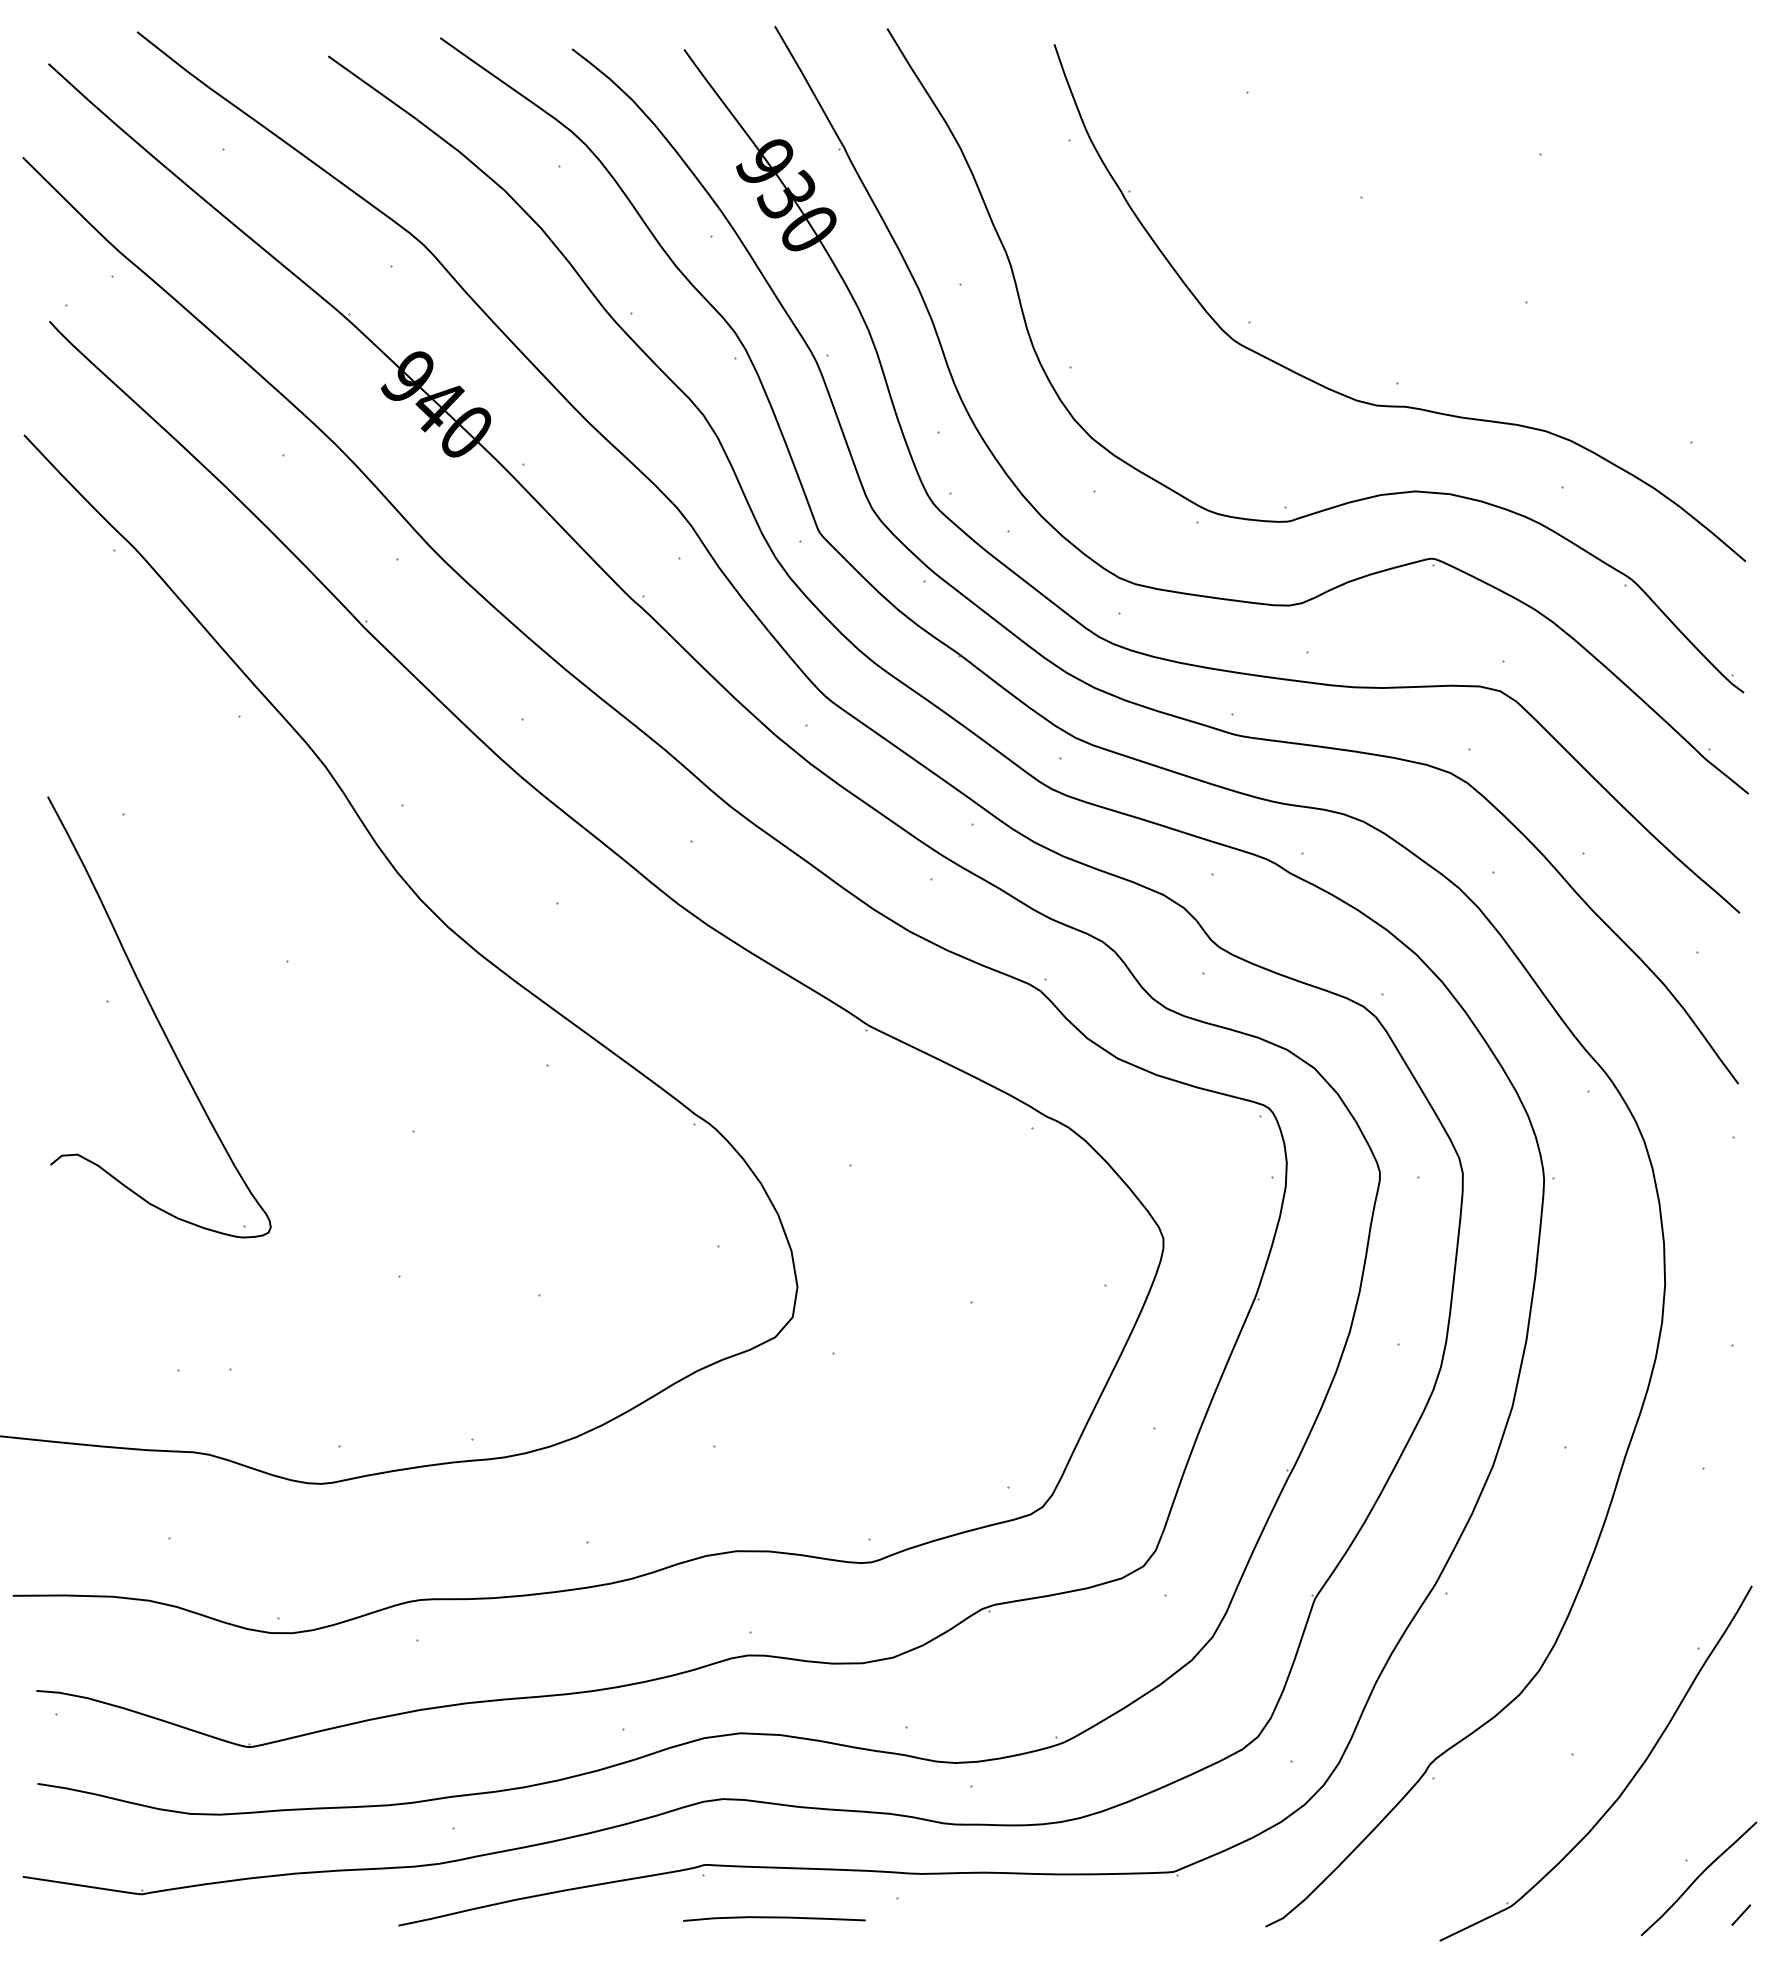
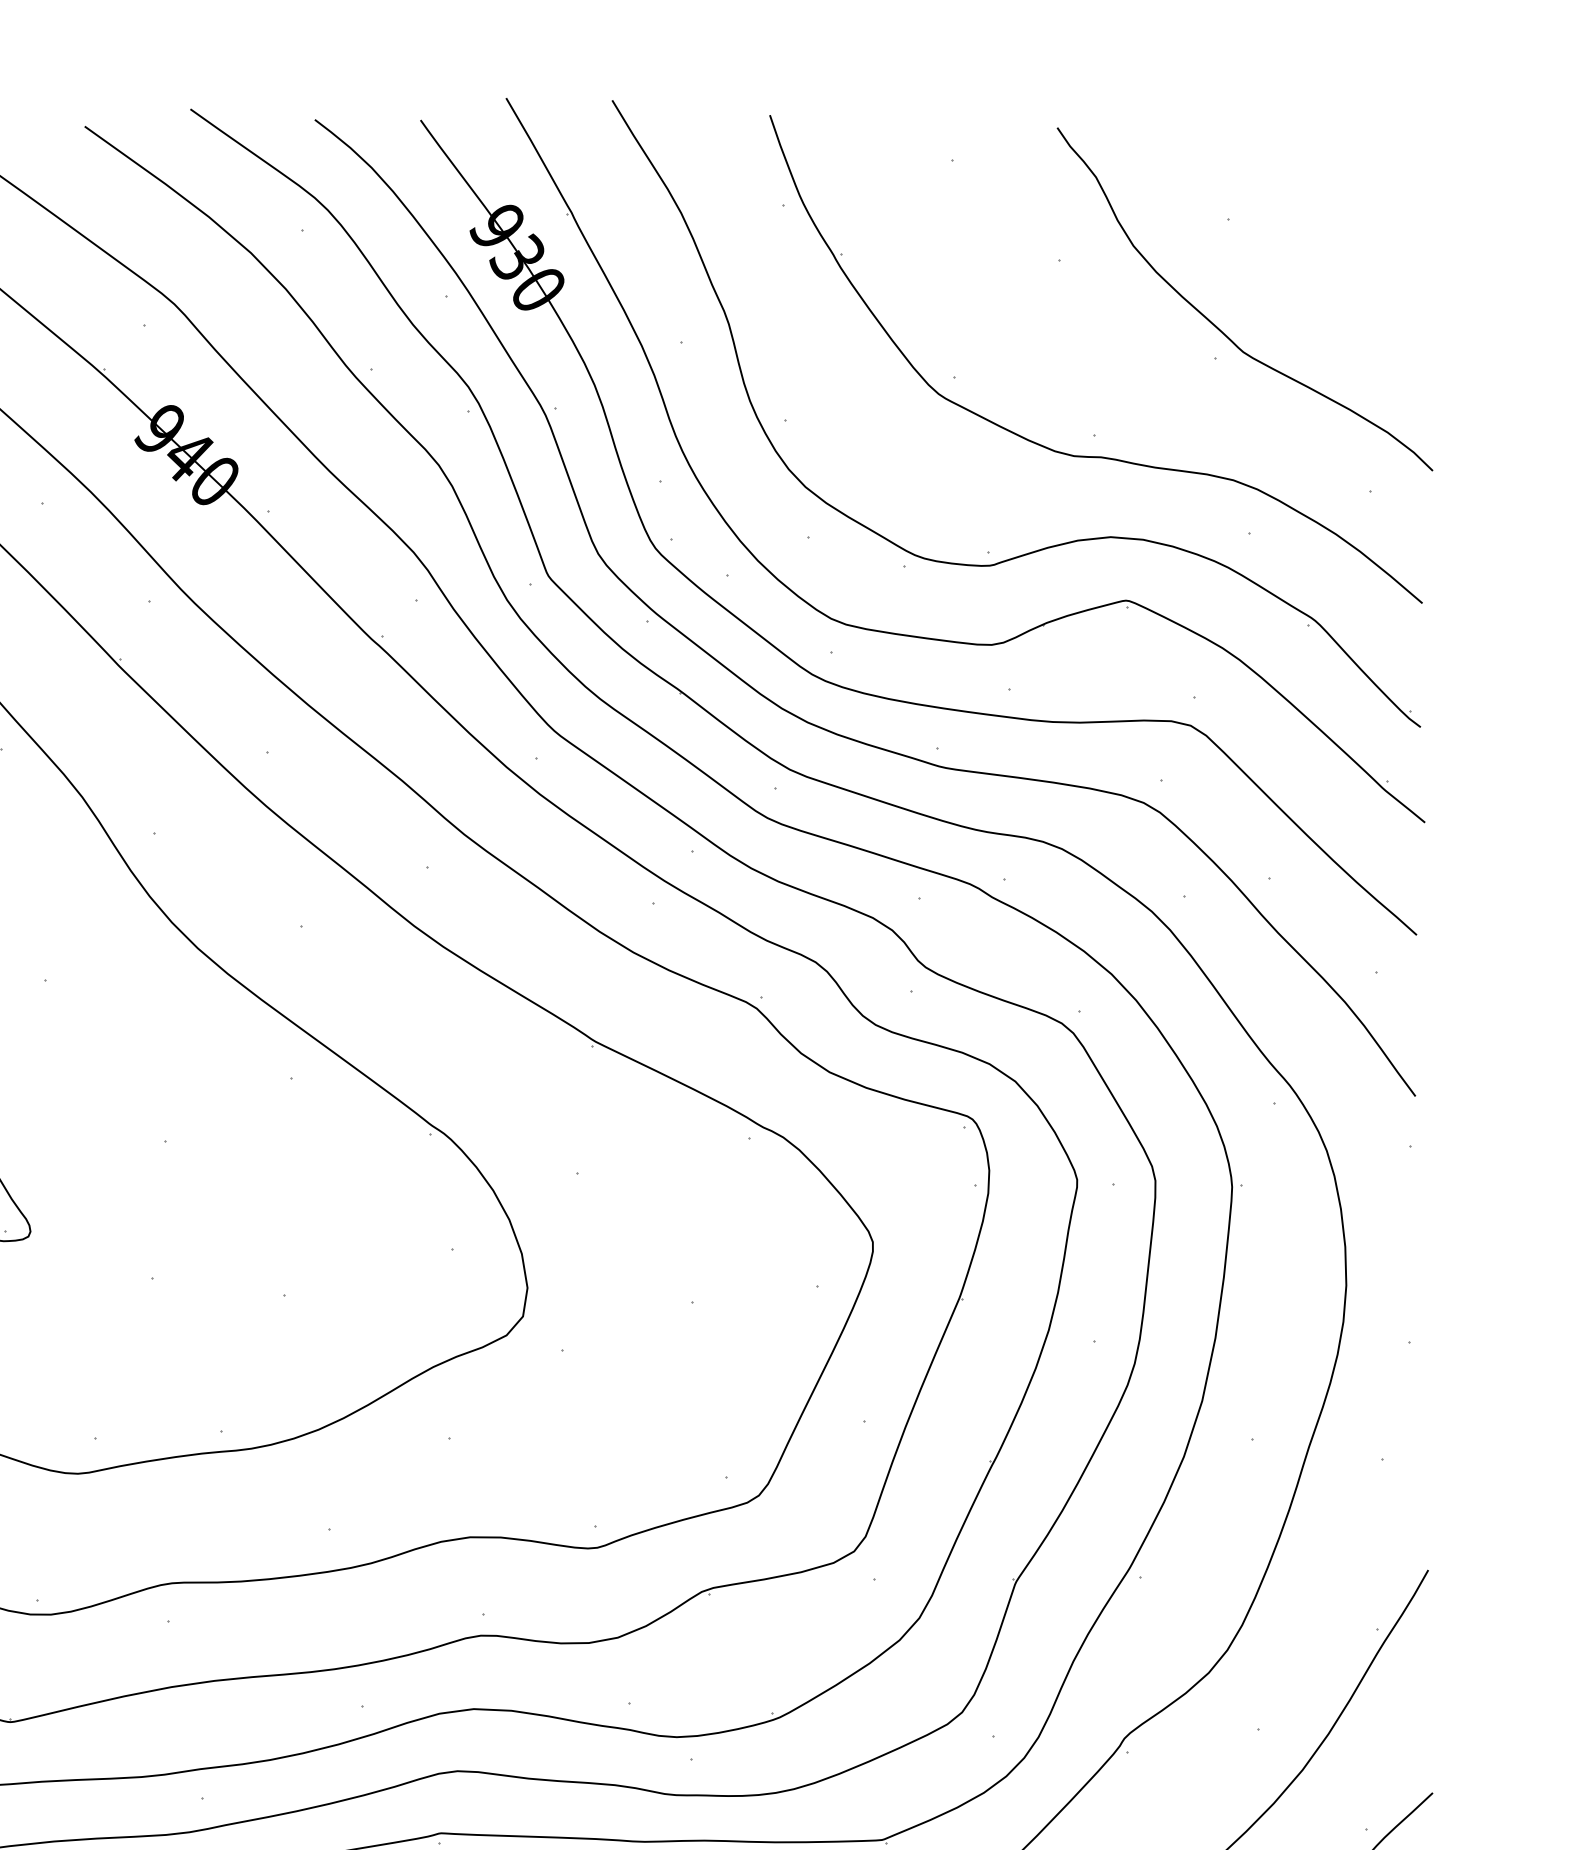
curve: (1533, 272) -> (1222, 330), added

